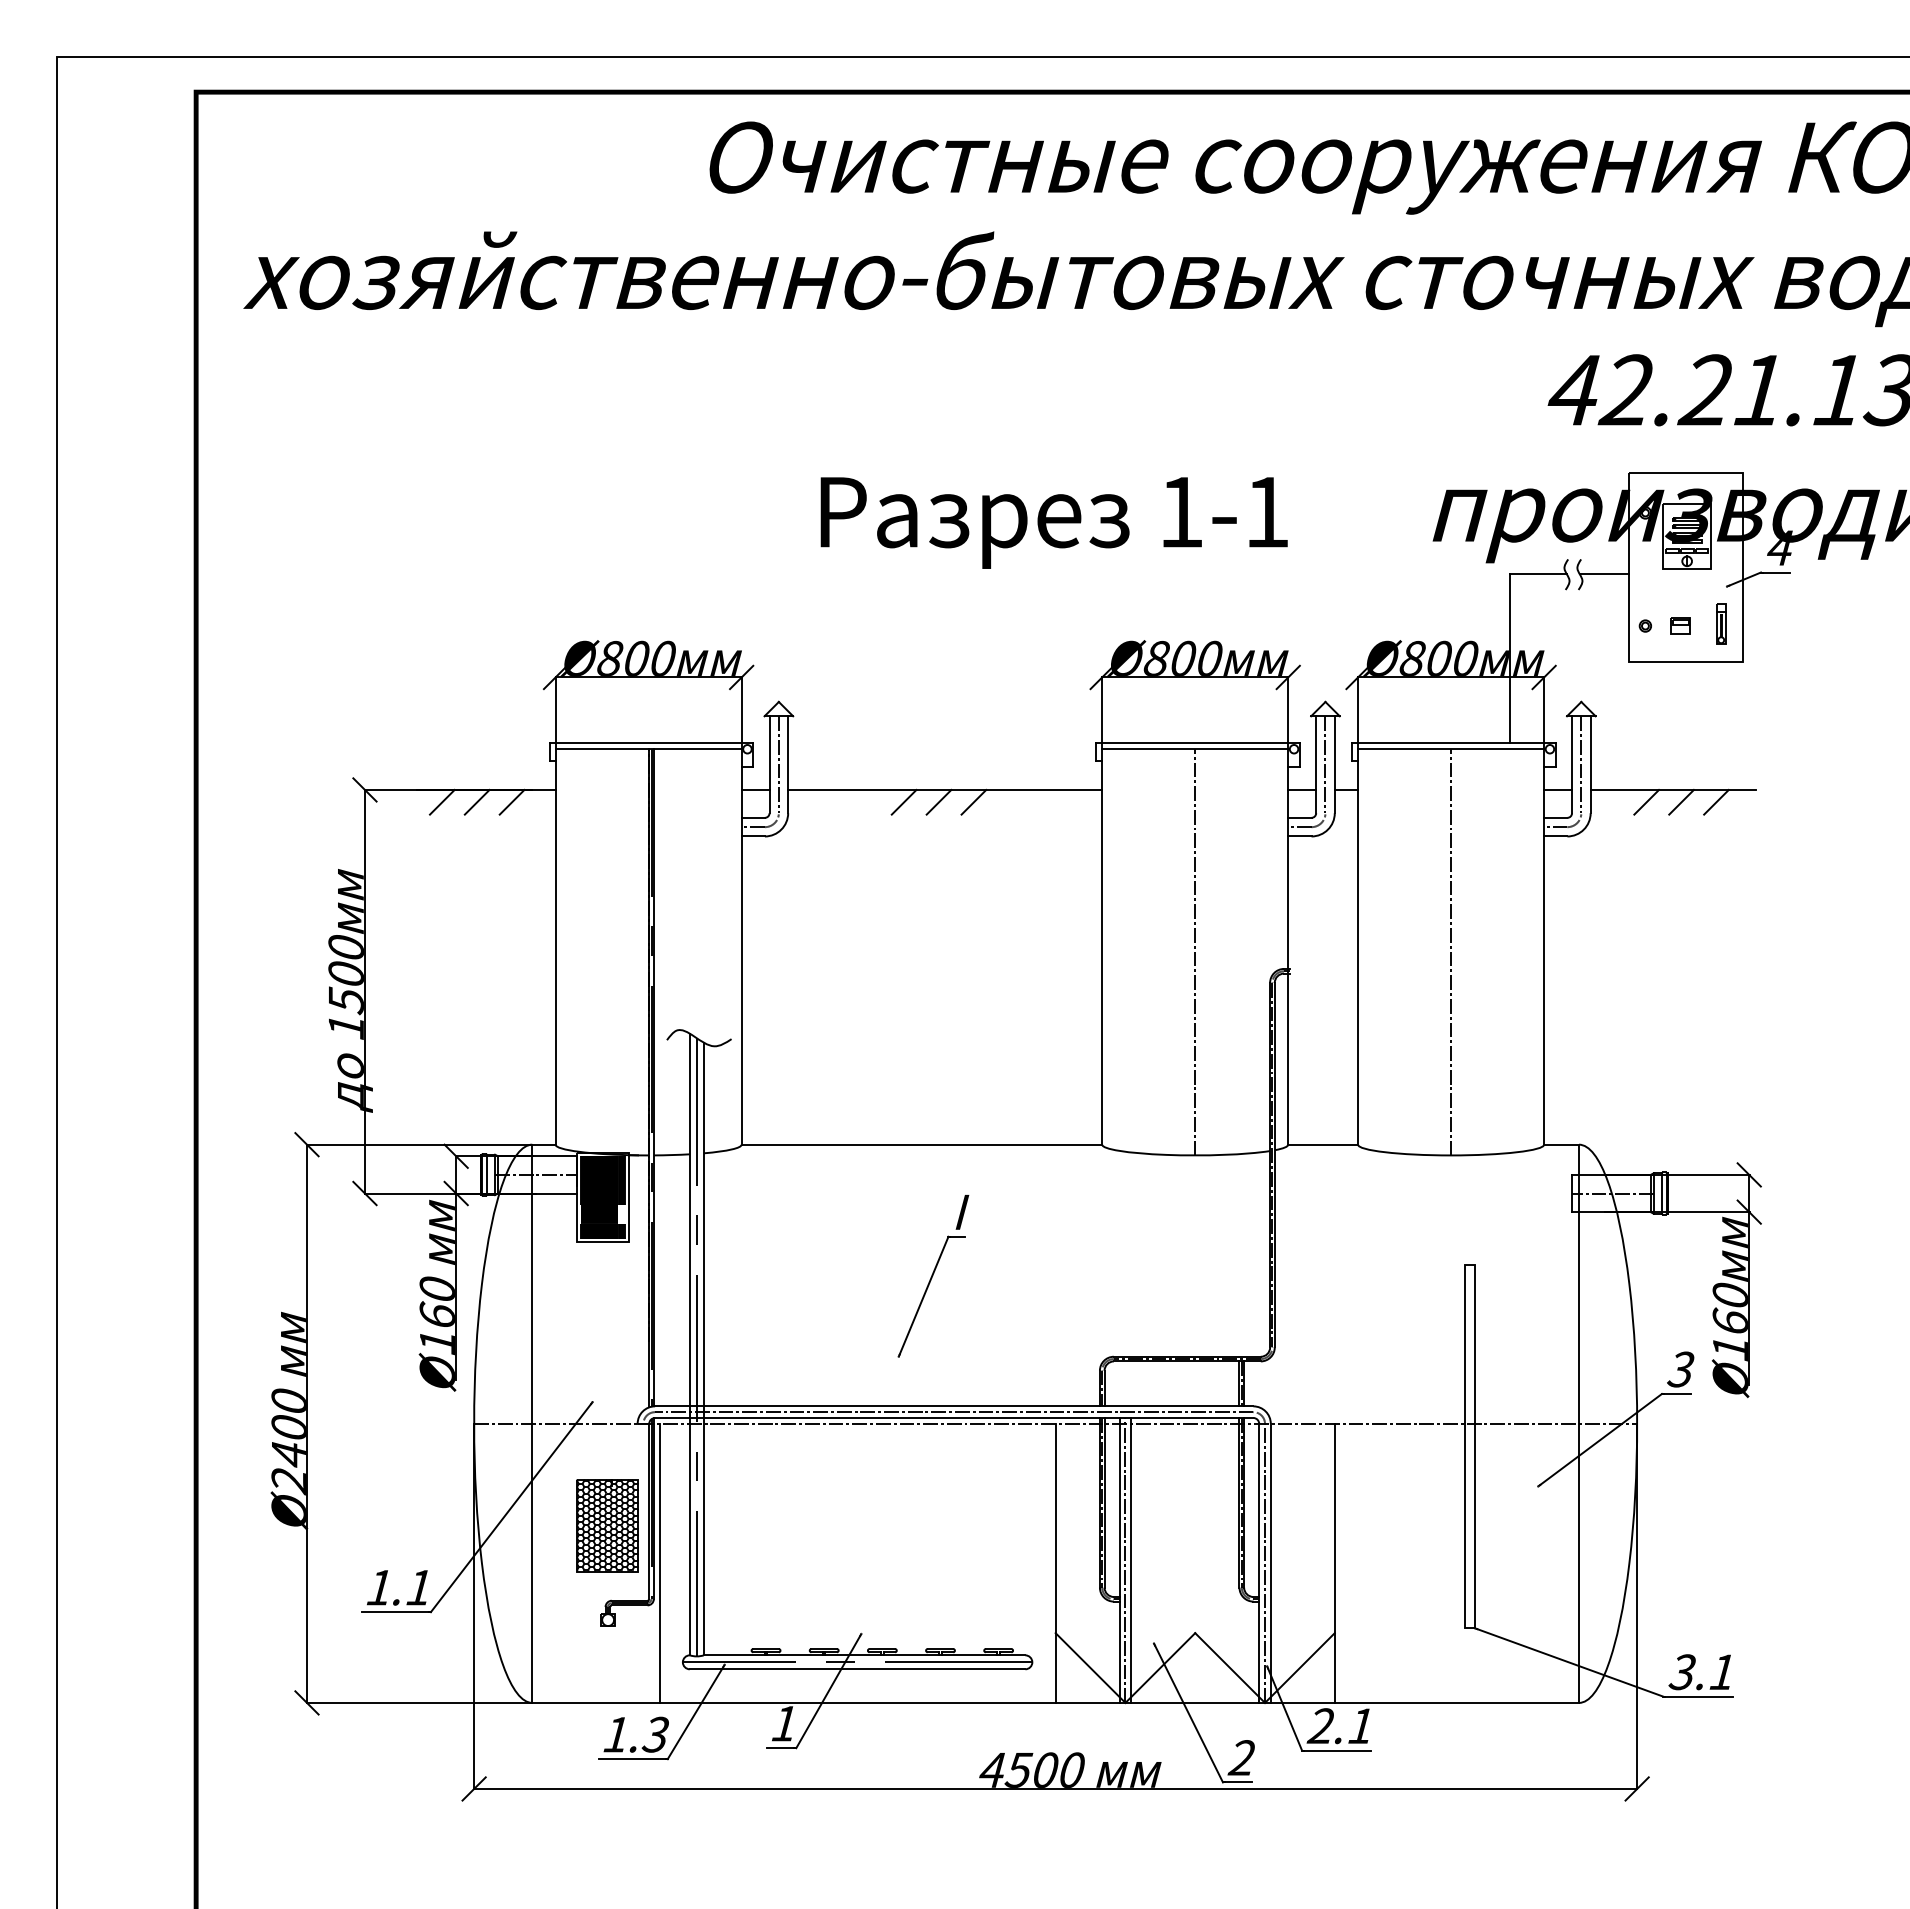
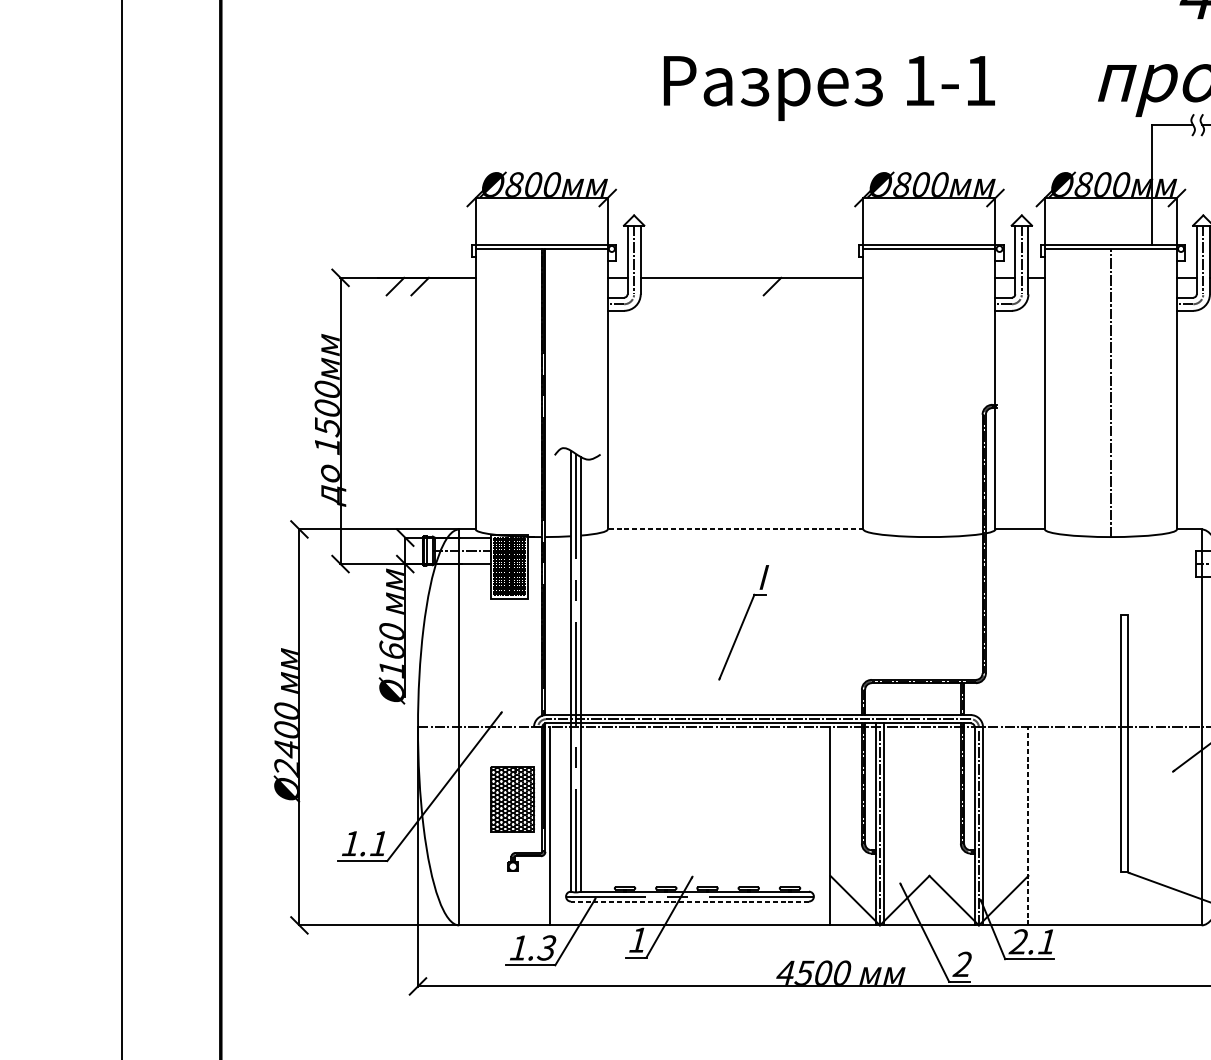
line: (511, 801) -> (444, 286), removed
line: (903, 801) -> (722, 286), removed
line: (938, 801) -> (747, 286), removed
line: (1195, 952) -> (929, 393), removed
line: (921, 1144) -> (735, 529), solid -> dashed
line: (1334, 1563) -> (1028, 826), solid -> dashed
line: (857, 1669) -> (689, 901), solid -> dashed

